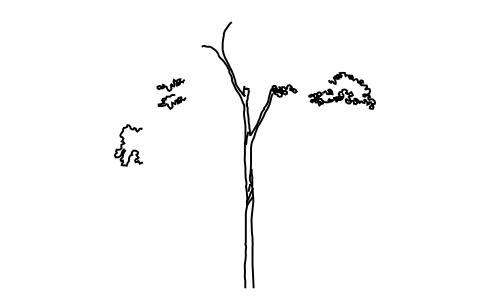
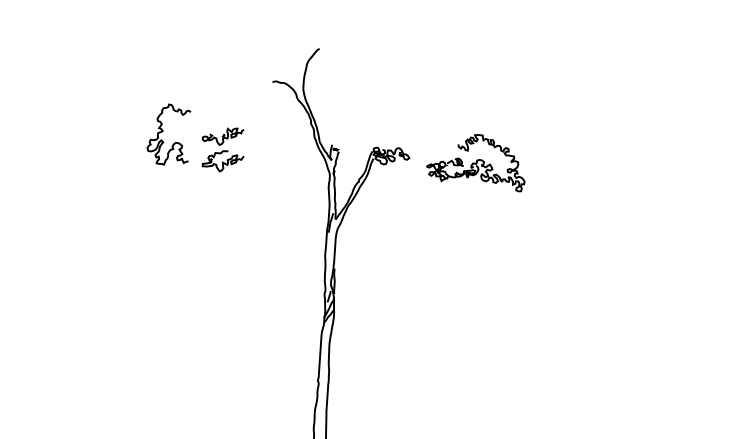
part: (128, 145) -> (168, 134), moved

